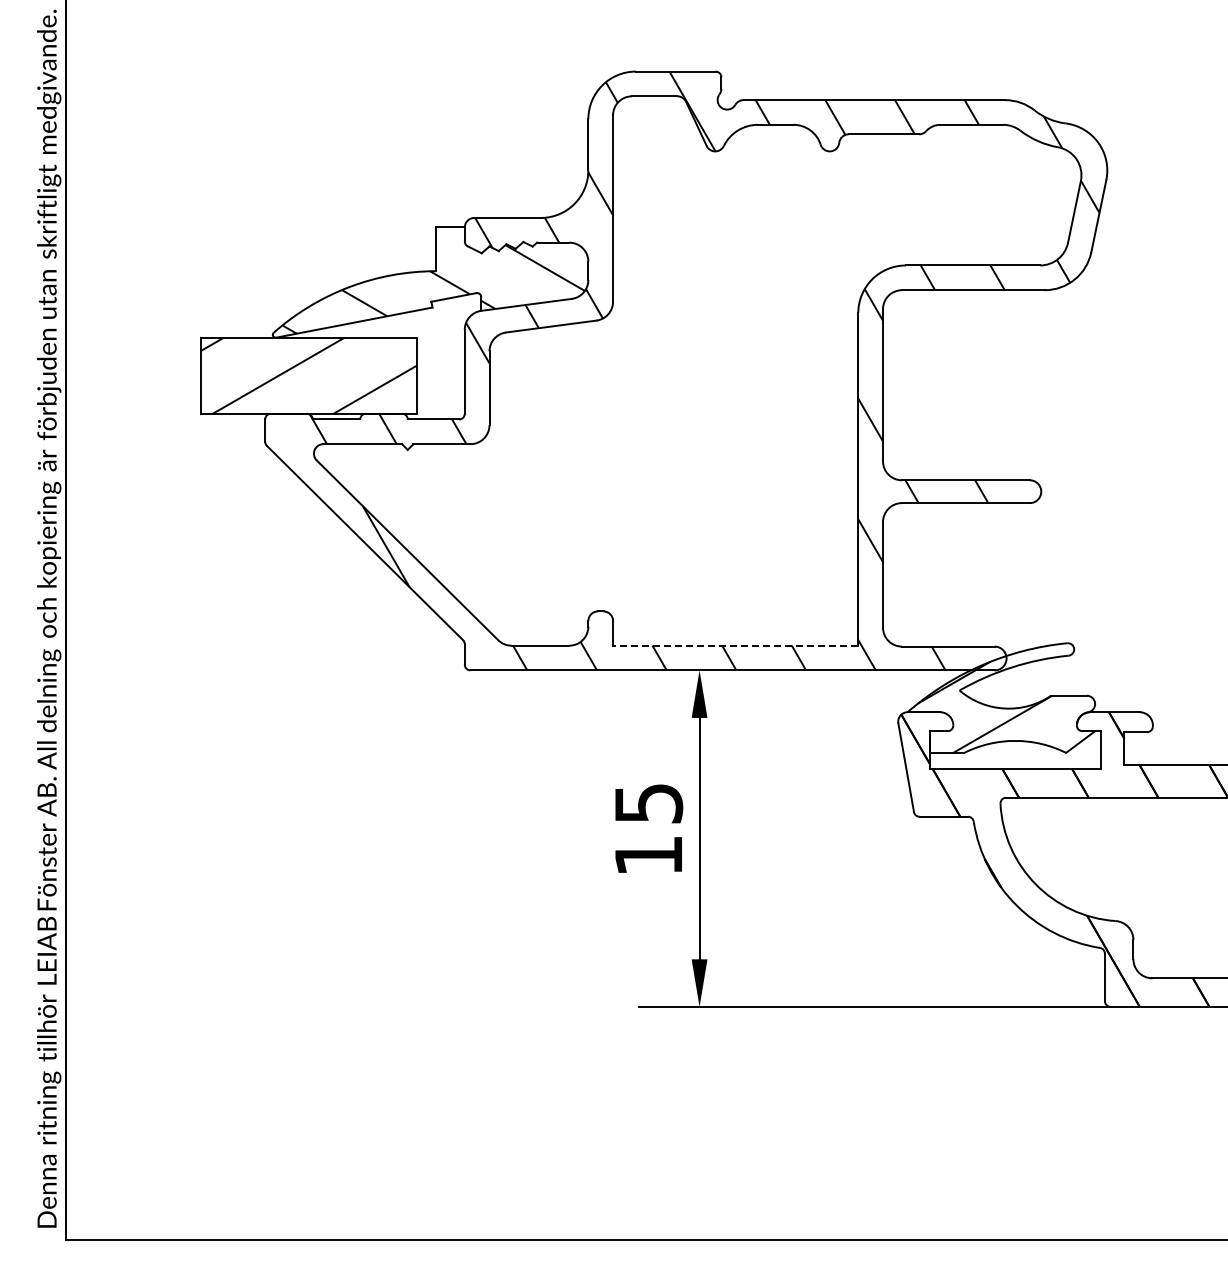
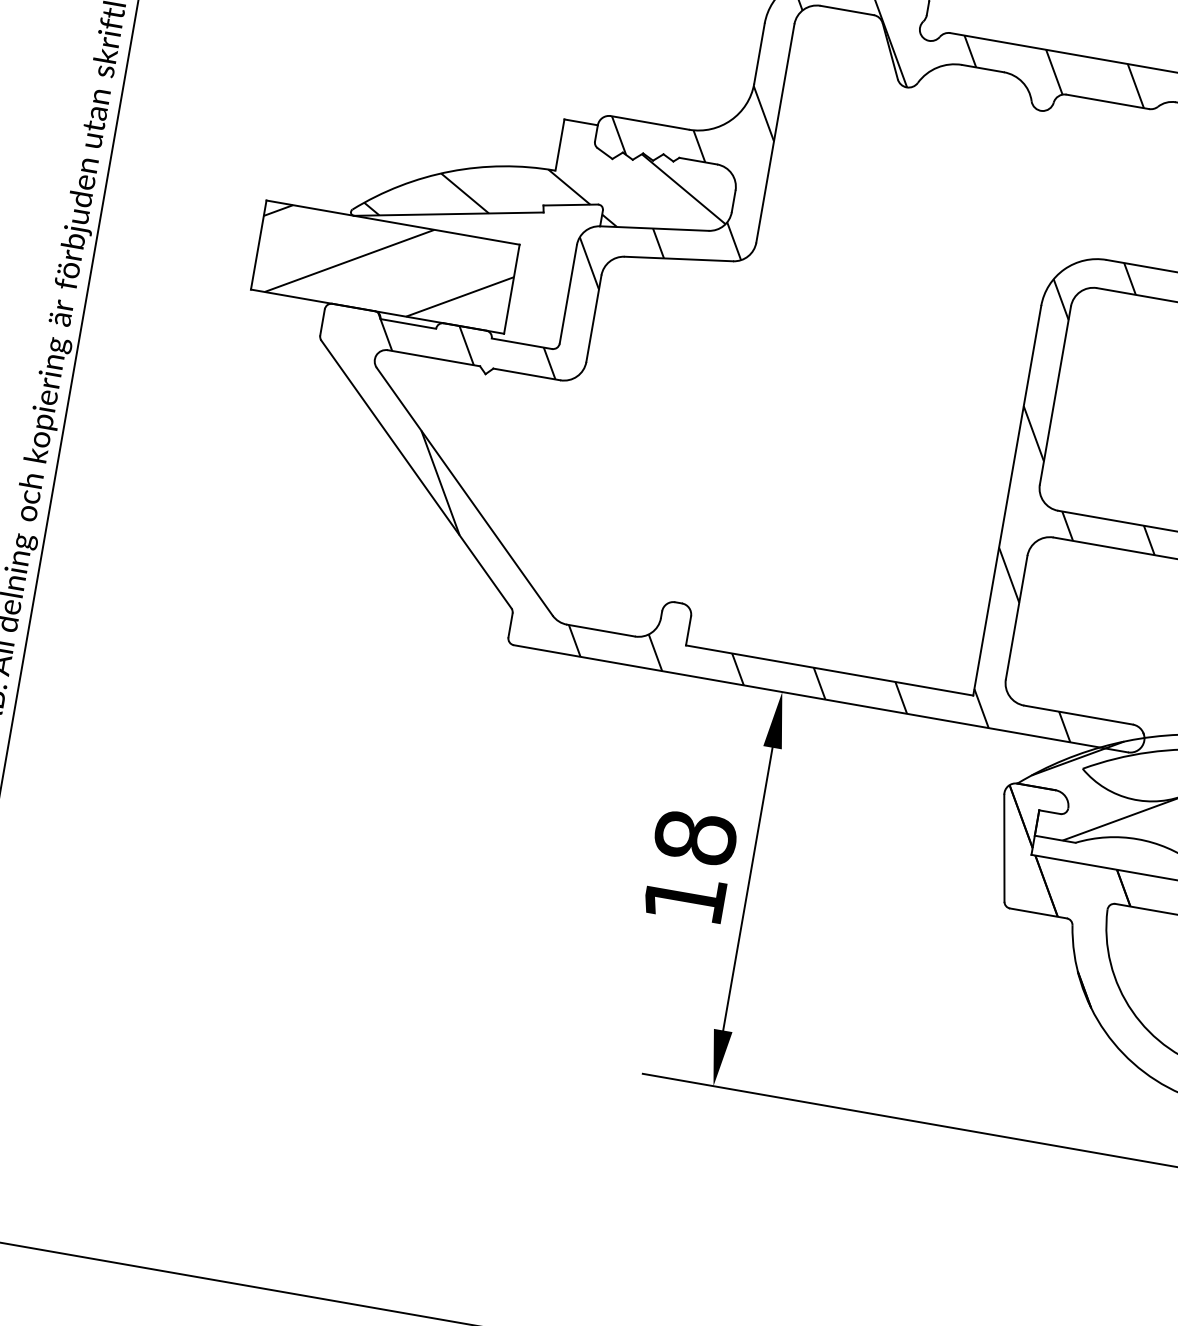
line: (735, 645) -> (829, 670), dashed -> solid
text: (648, 803) -> (695, 837), 15 -> 18

